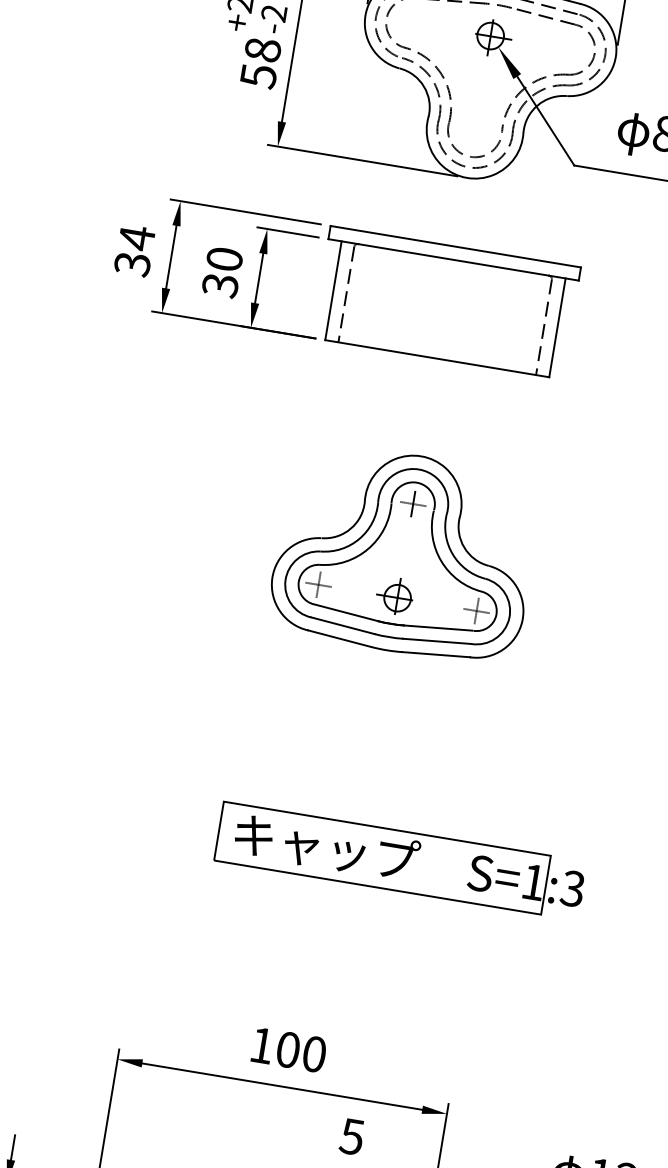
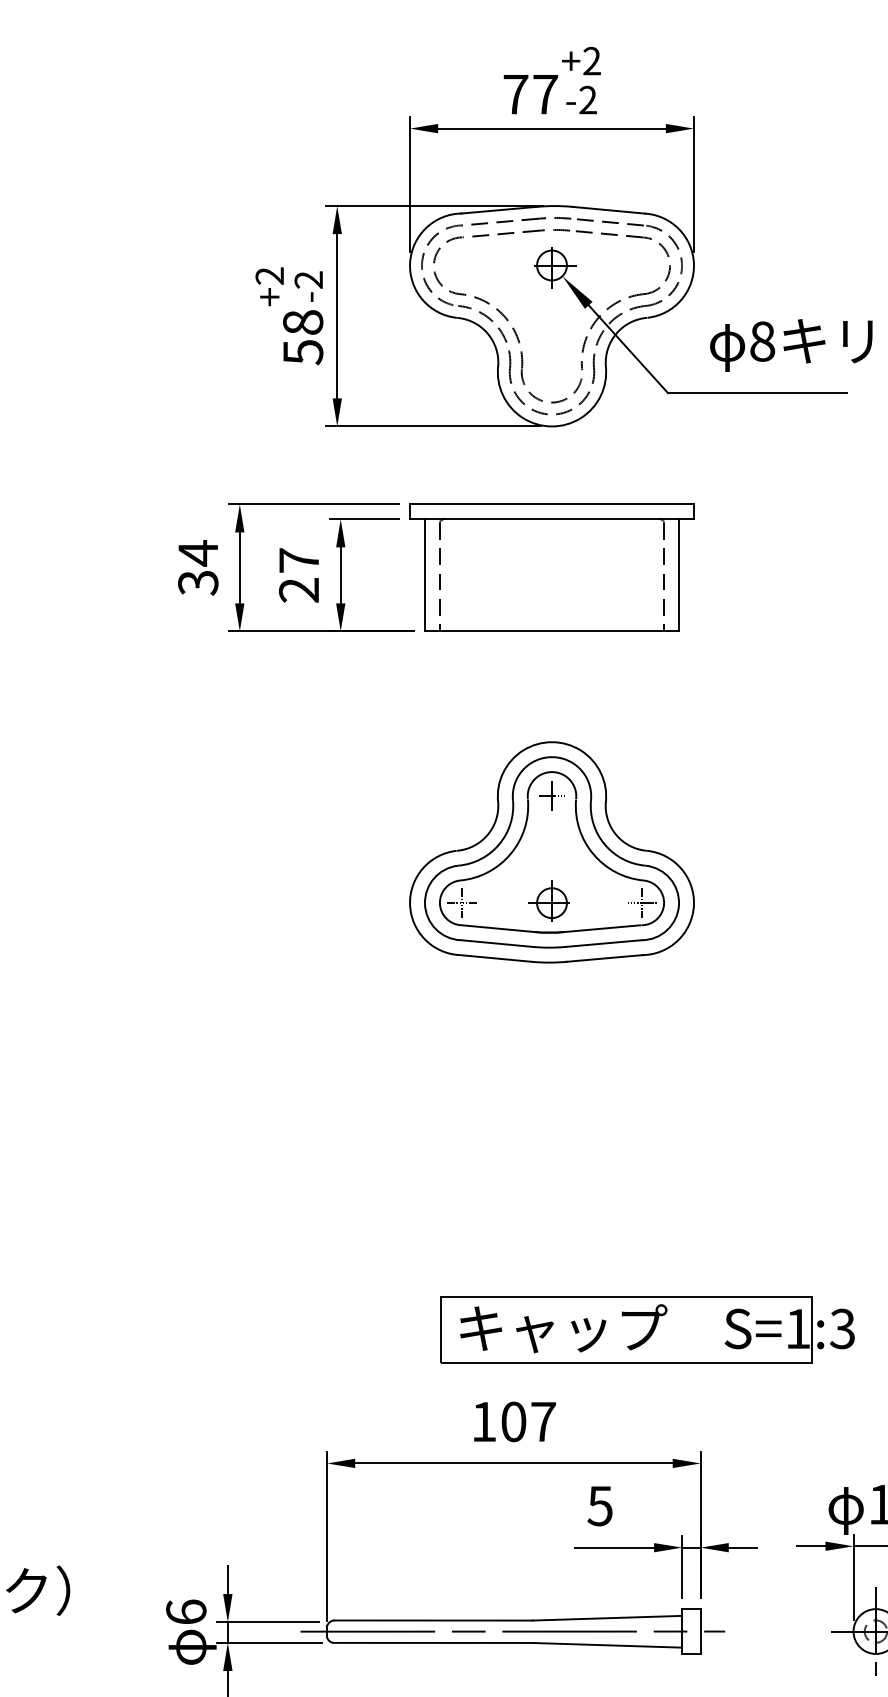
text: (222, 272) -> (299, 575), 30 -> 27
part: (400, 860) -> (647, 1329), moved
text: (314, 1053) -> (543, 1421), 100 -> 107

